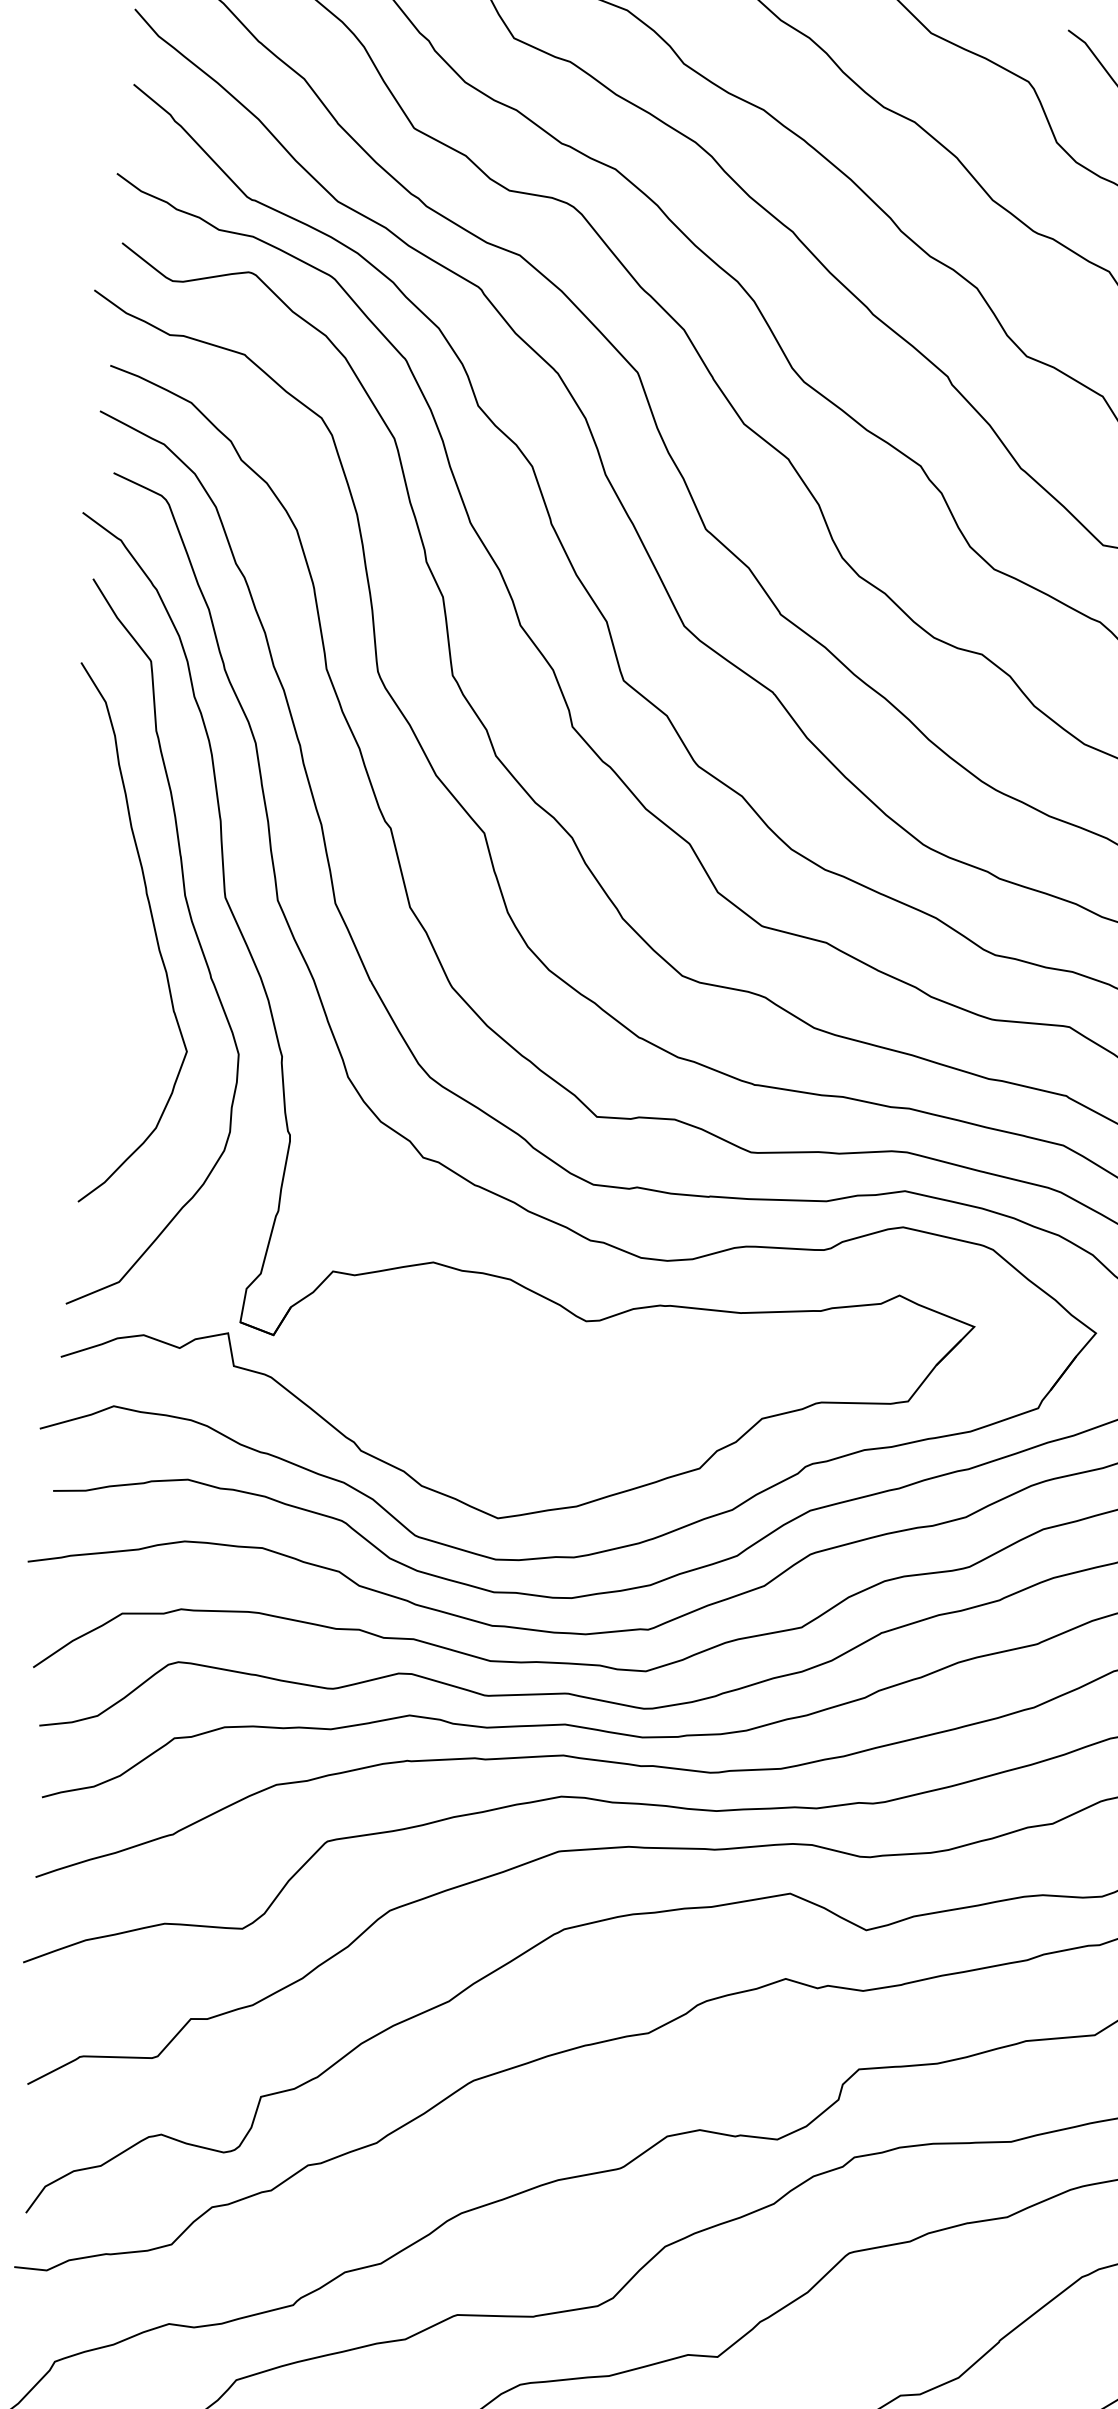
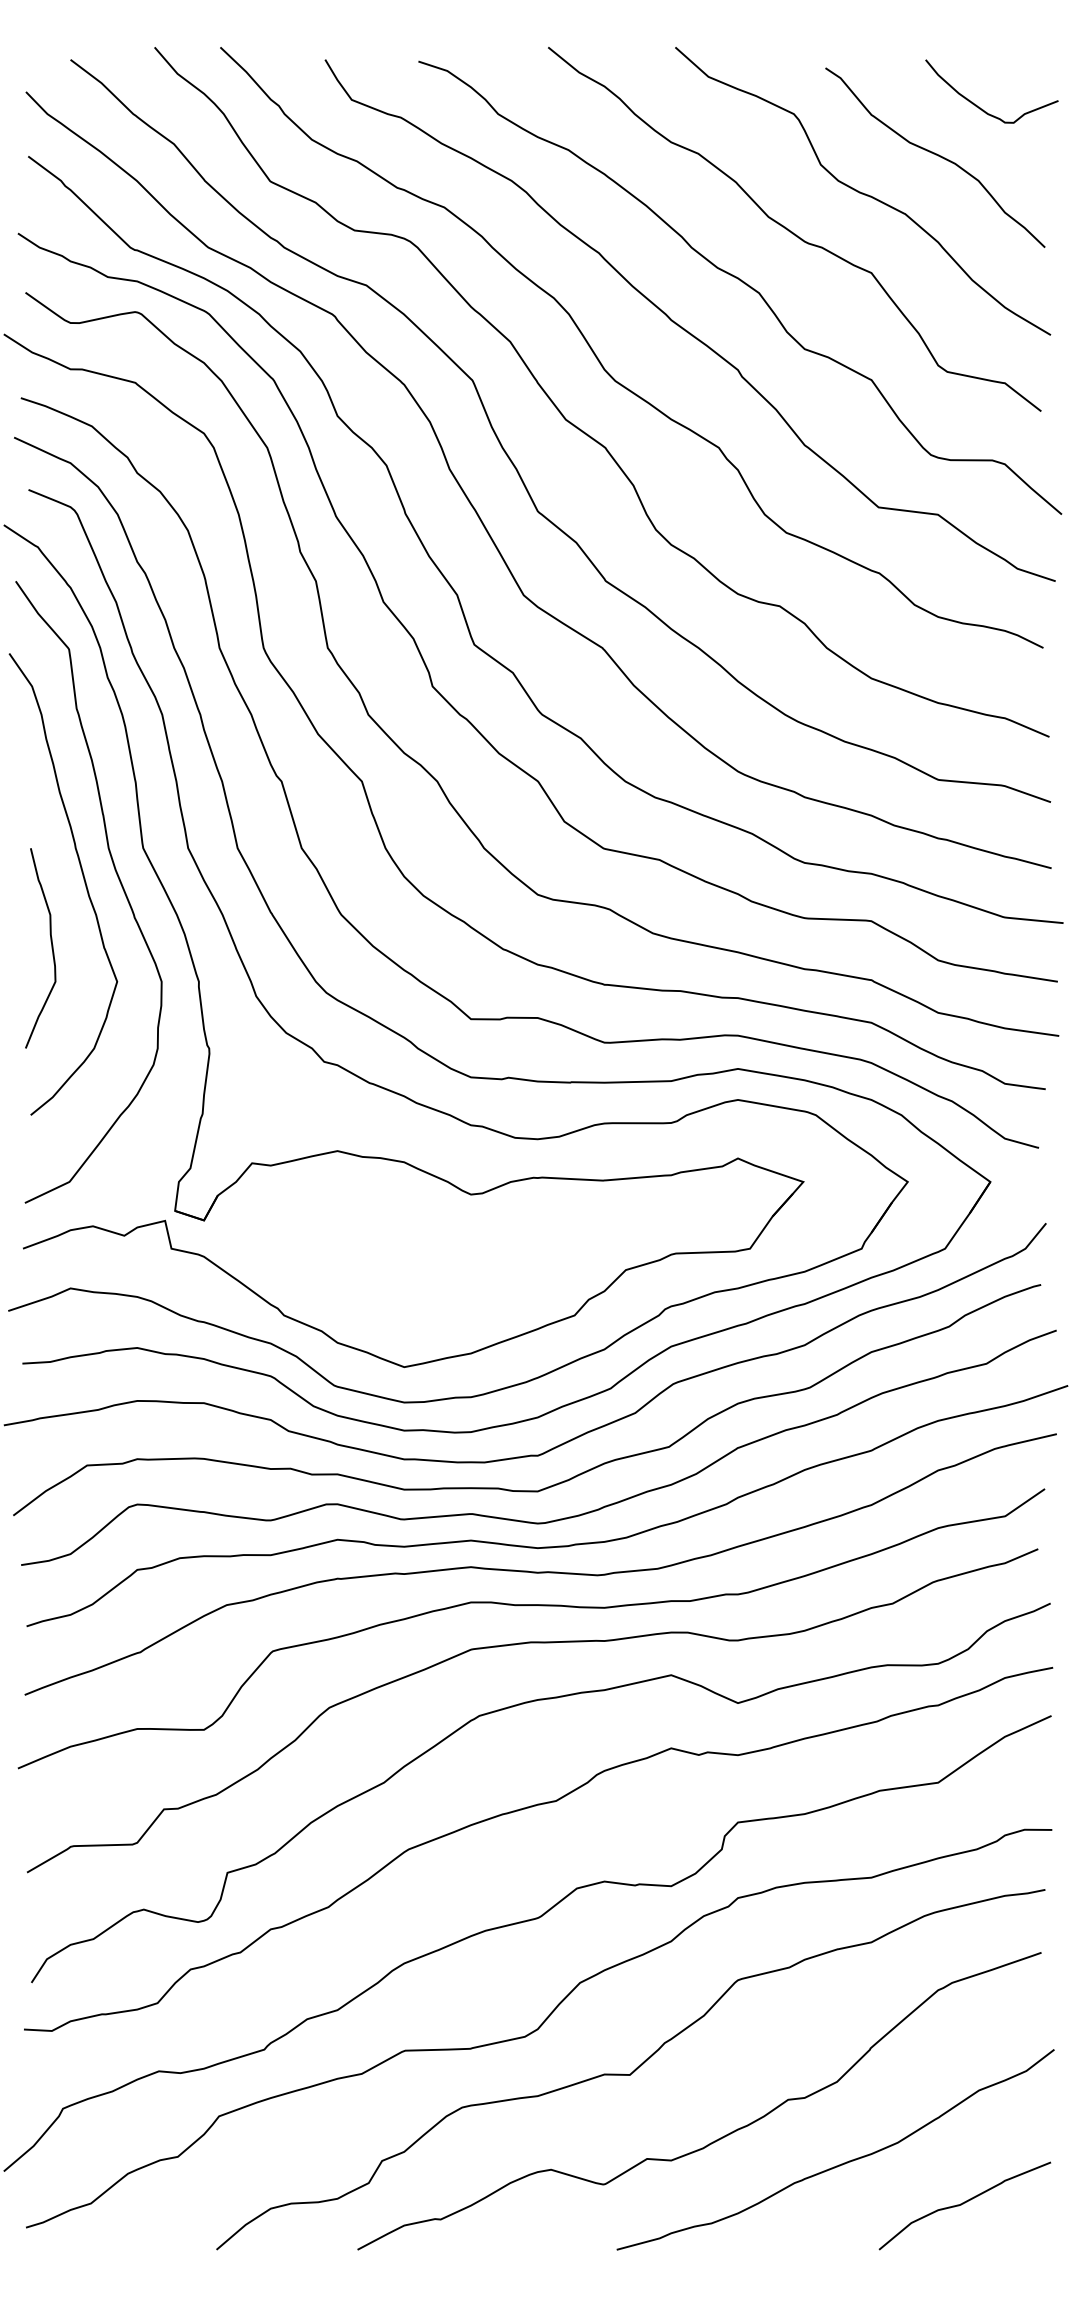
curve: (112, 1008) -> (51, 948), added

